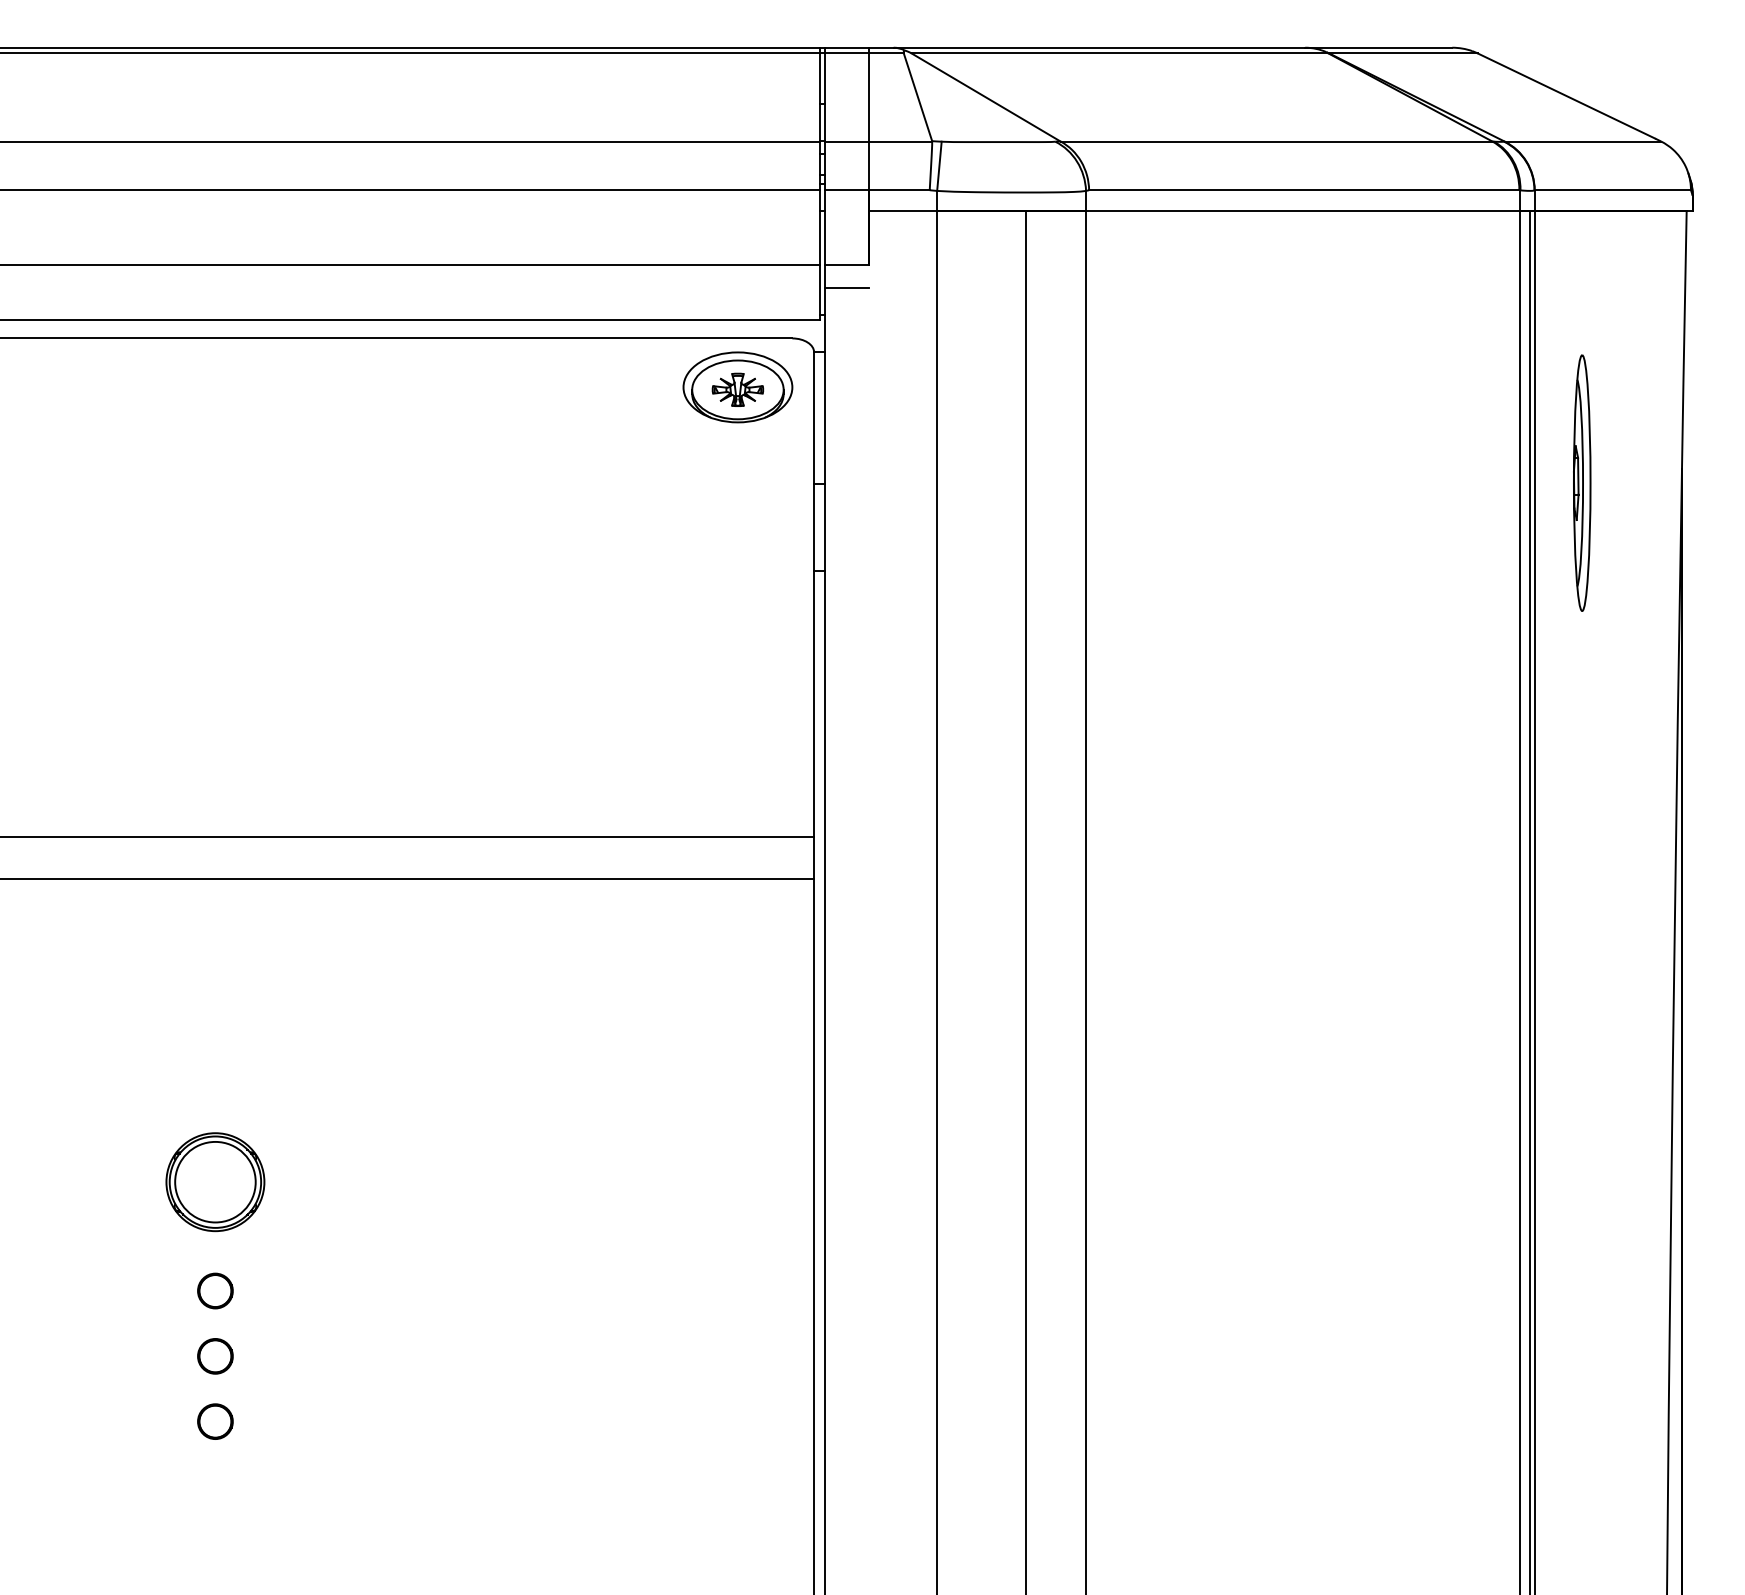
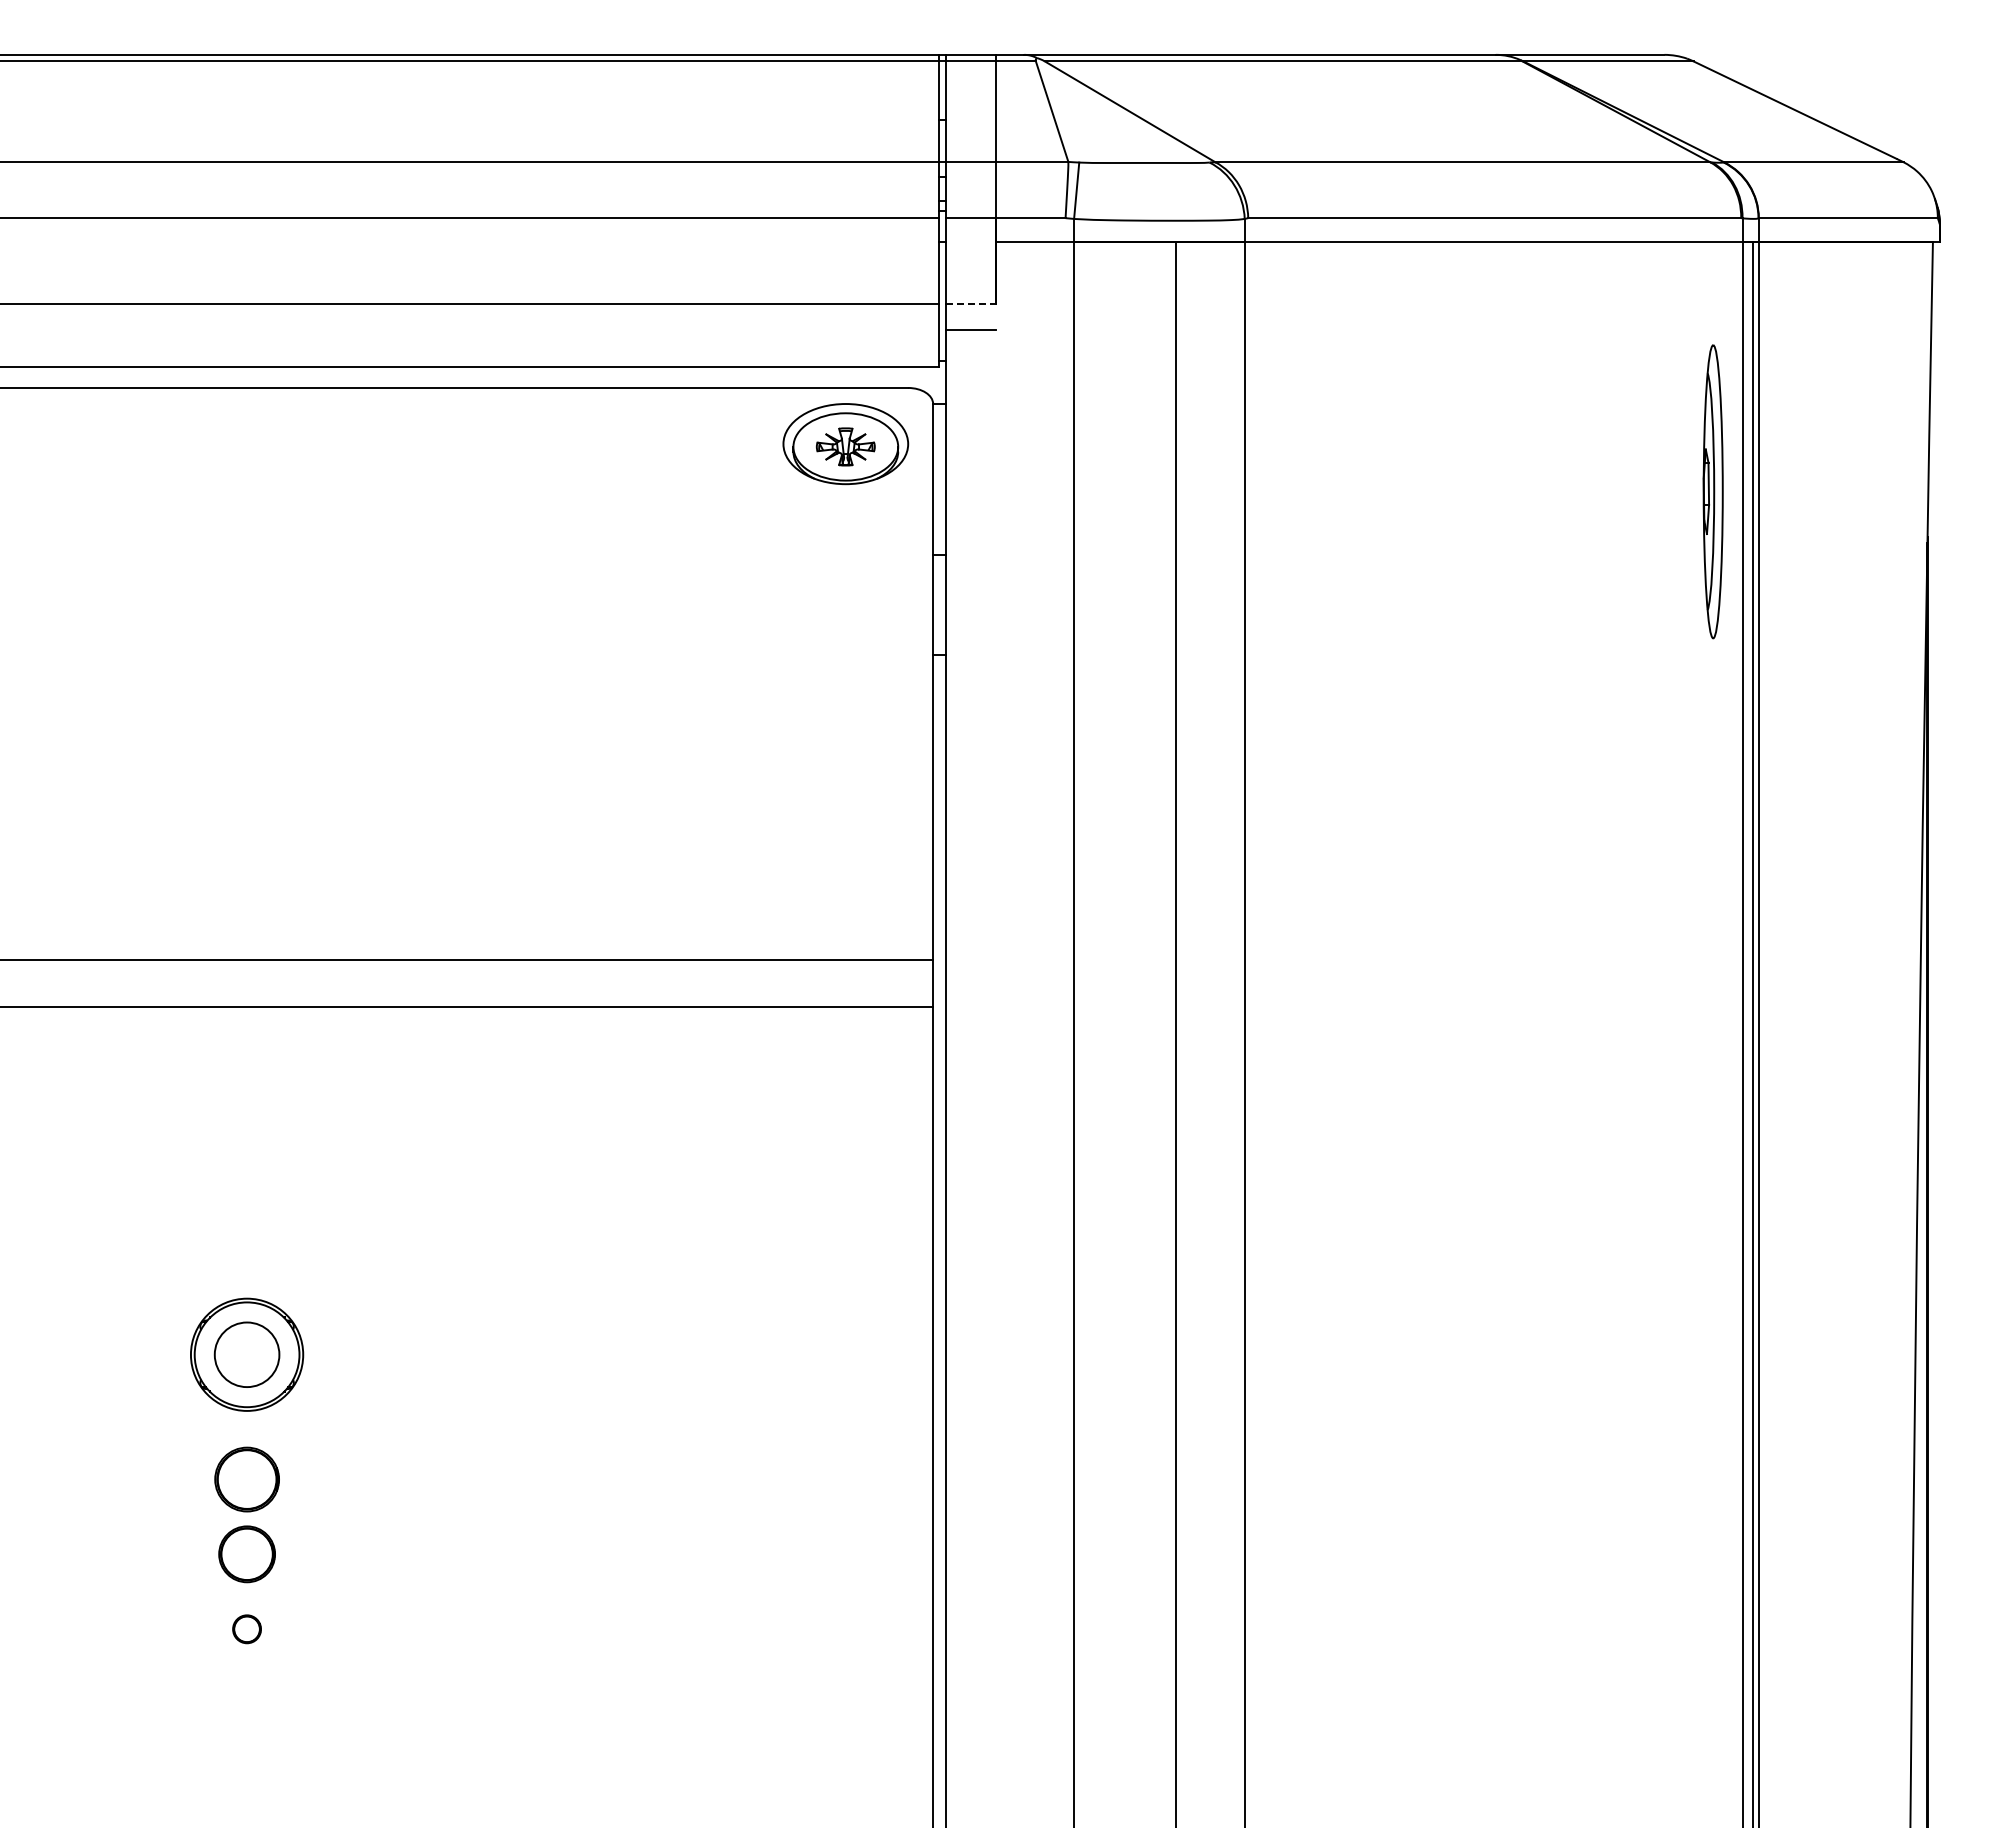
line: (846, 265) -> (970, 304), solid -> dashed
part: (1581, 482) -> (1712, 491), moved
circle: (214, 1181) -> (246, 1354), size x0.7
part: (214, 1291) -> (246, 1479), size x1.6
part: (214, 1356) -> (246, 1554), size x1.4
part: (214, 1421) -> (246, 1629), size x0.7

